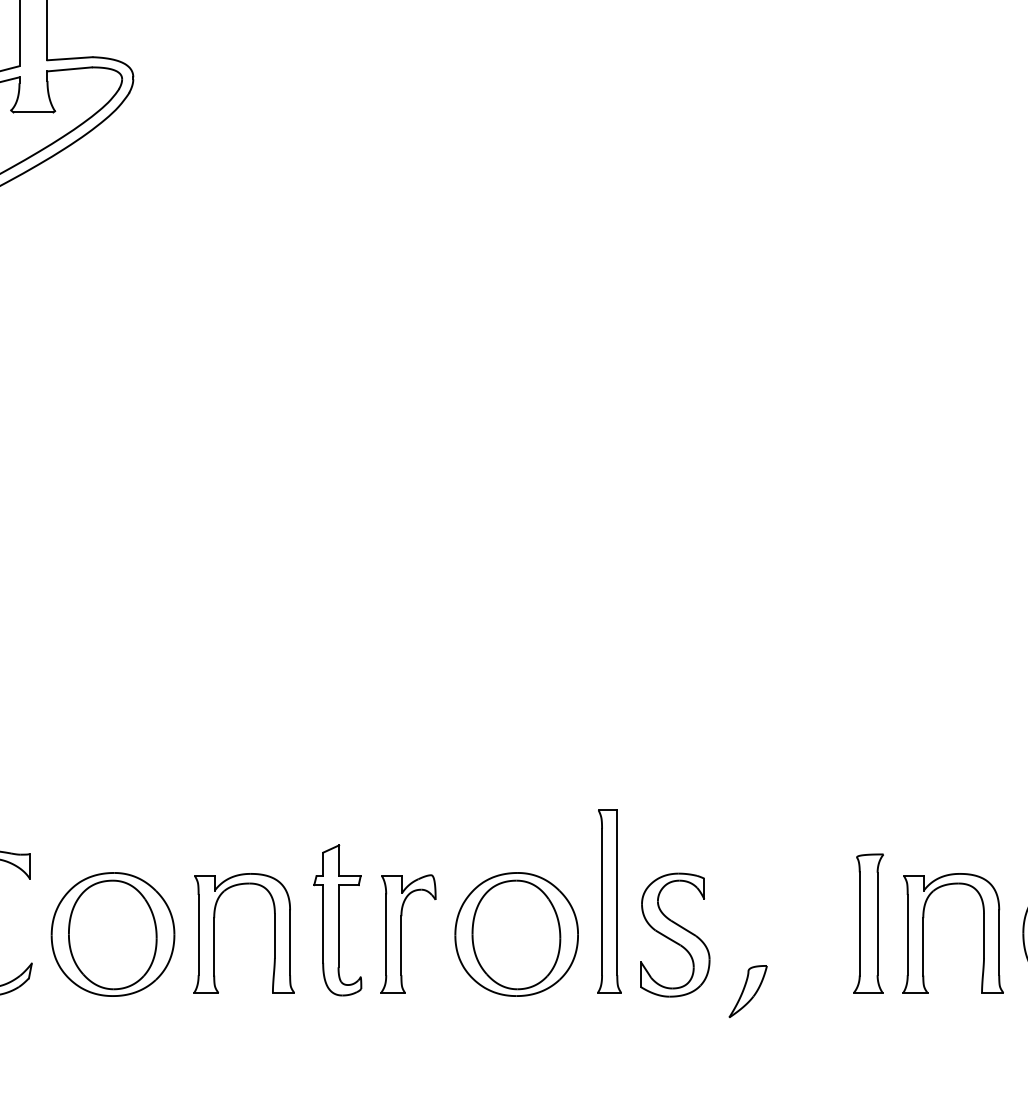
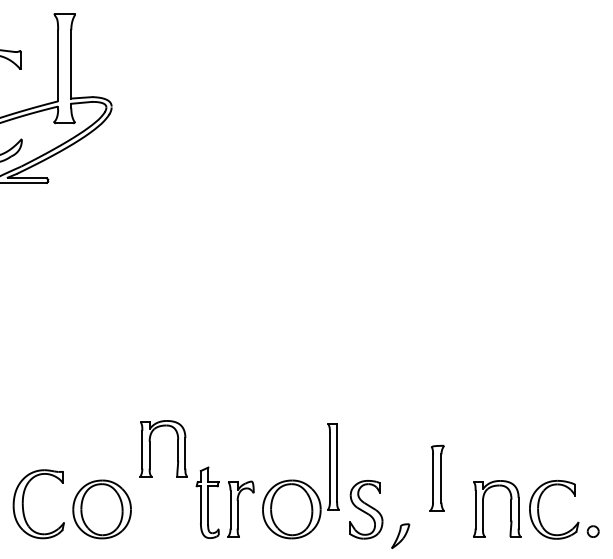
part: (609, 900) -> (333, 466), moved
part: (867, 921) -> (436, 477), moved
part: (215, 932) -> (150, 448), moved

